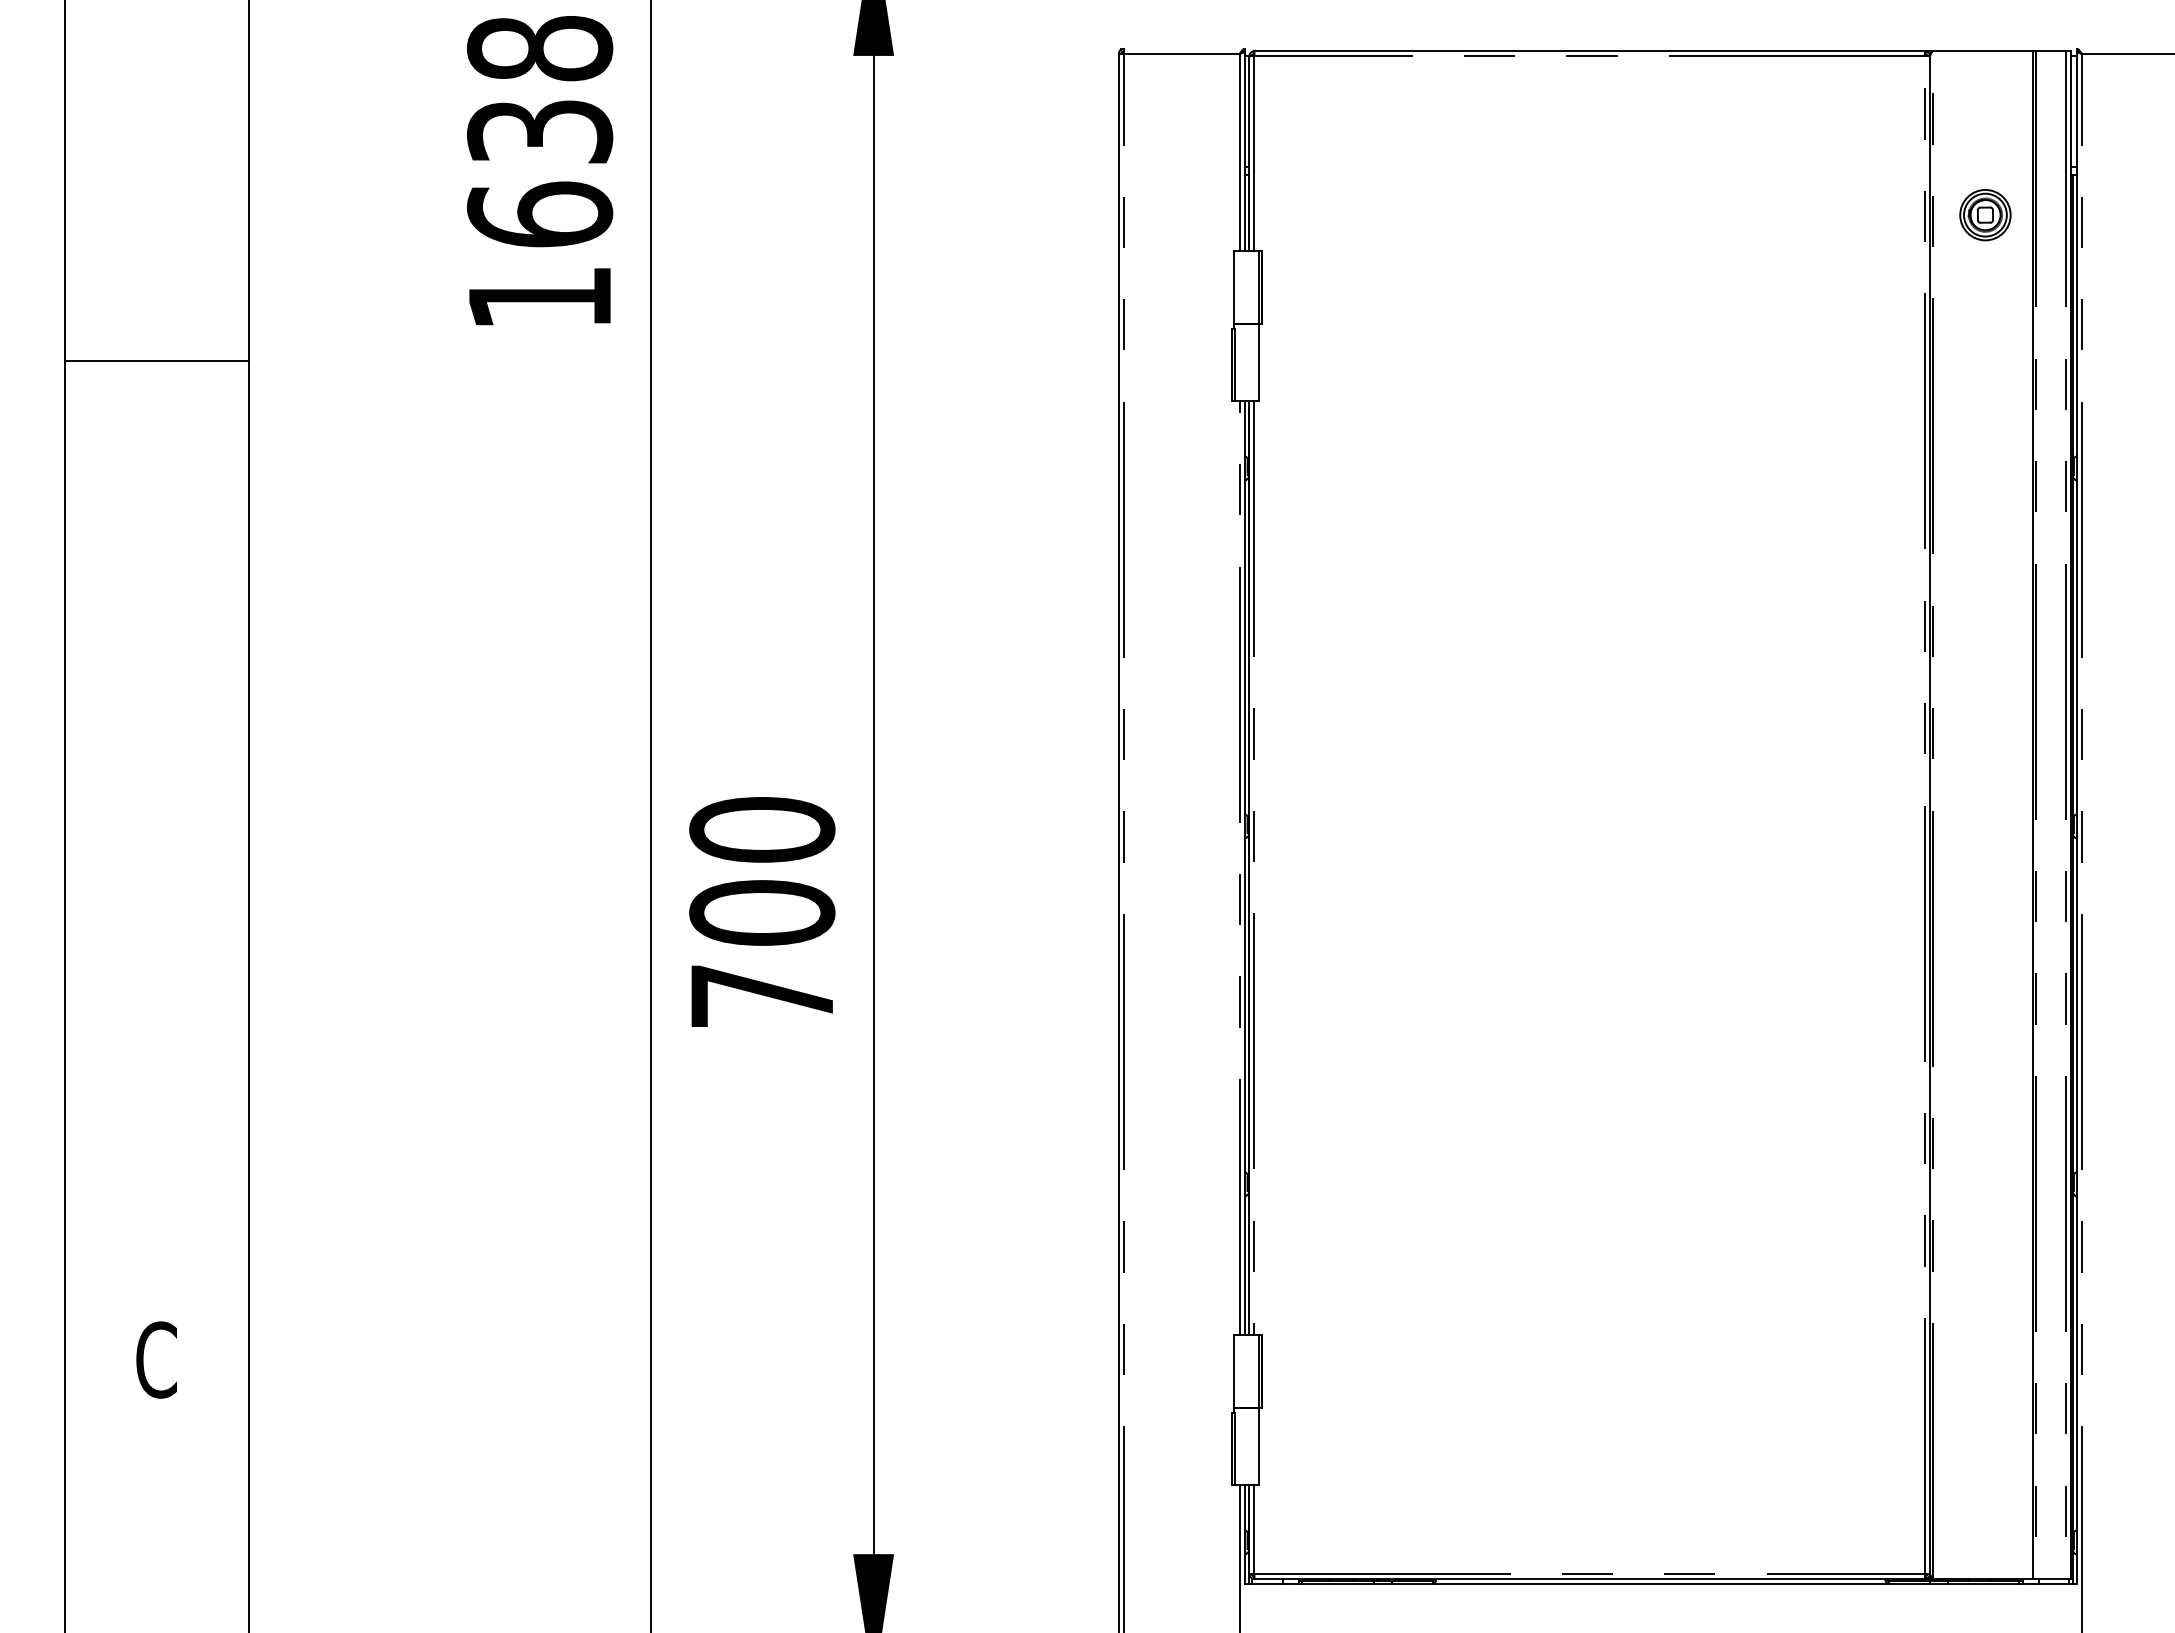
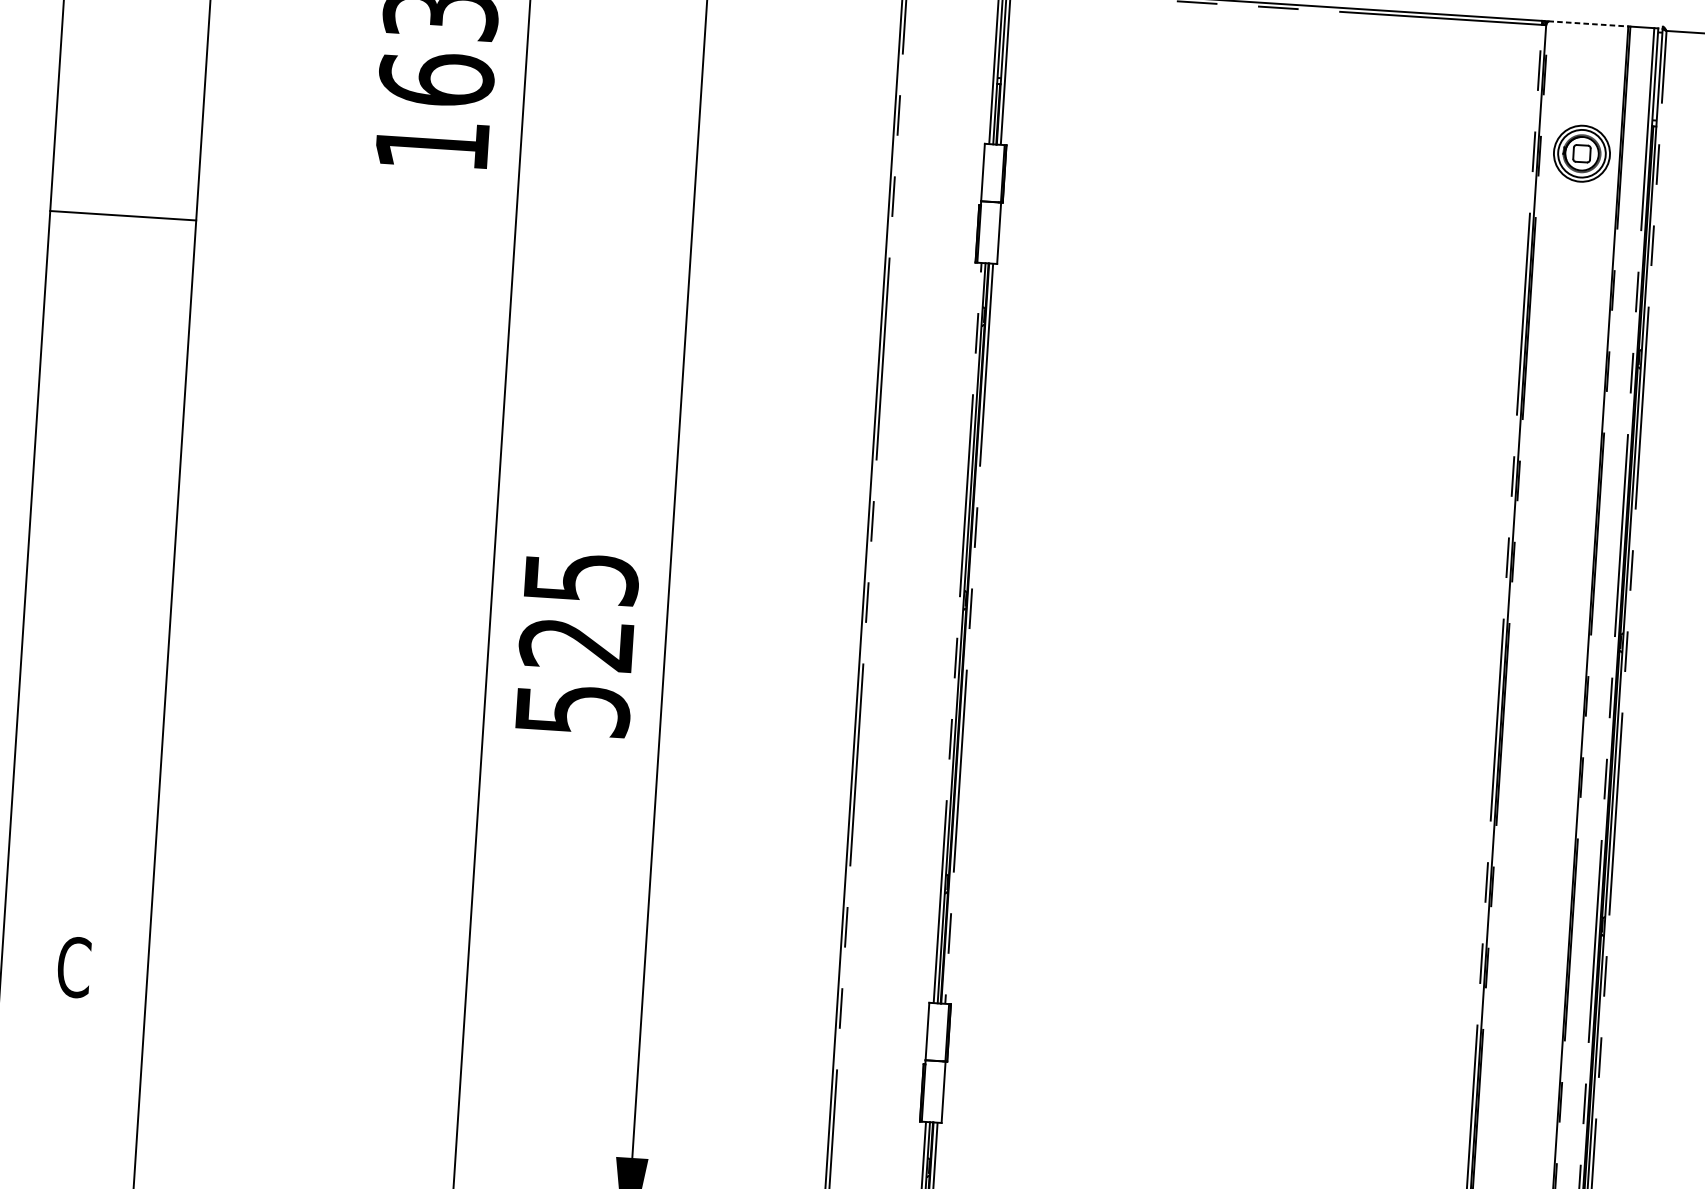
line: (1983, 51) -> (1588, 24), solid -> dashed
part: (1985, 215) -> (1582, 154), size x1.4
line: (157, 361) -> (123, 215), moved
text: (762, 912) -> (577, 643), 700 -> 525

